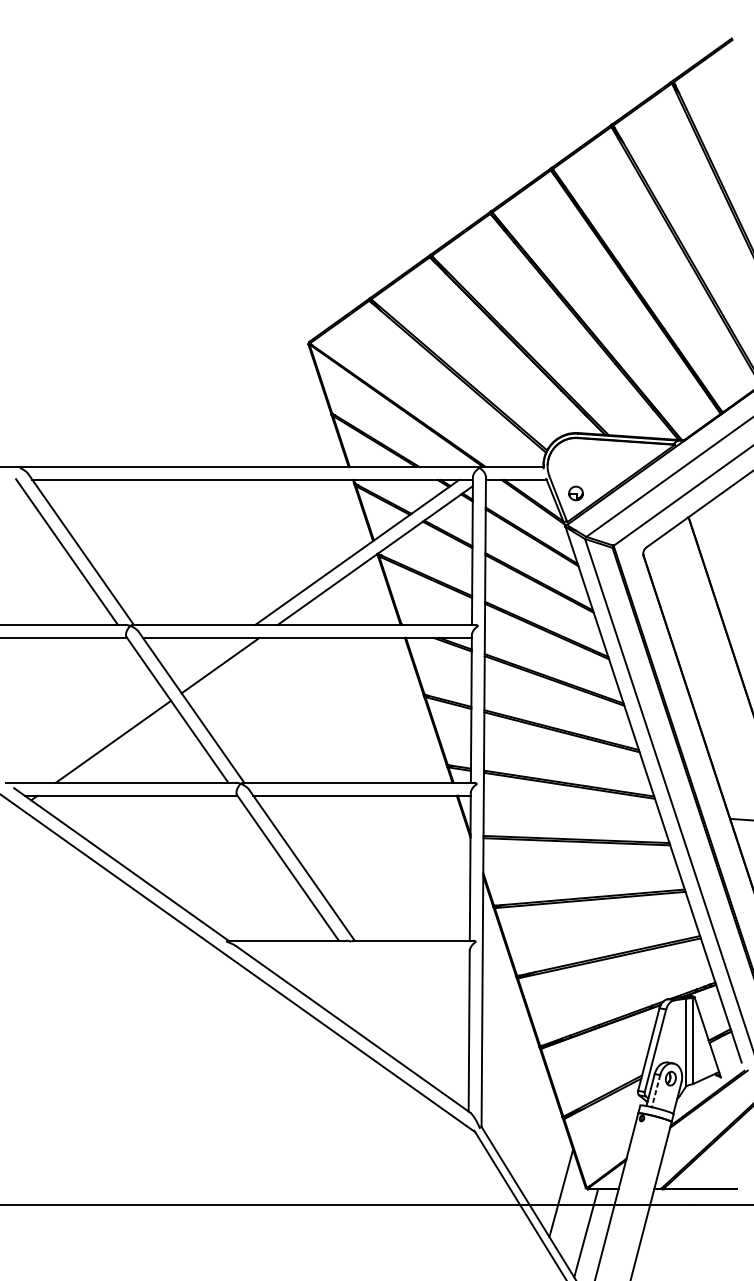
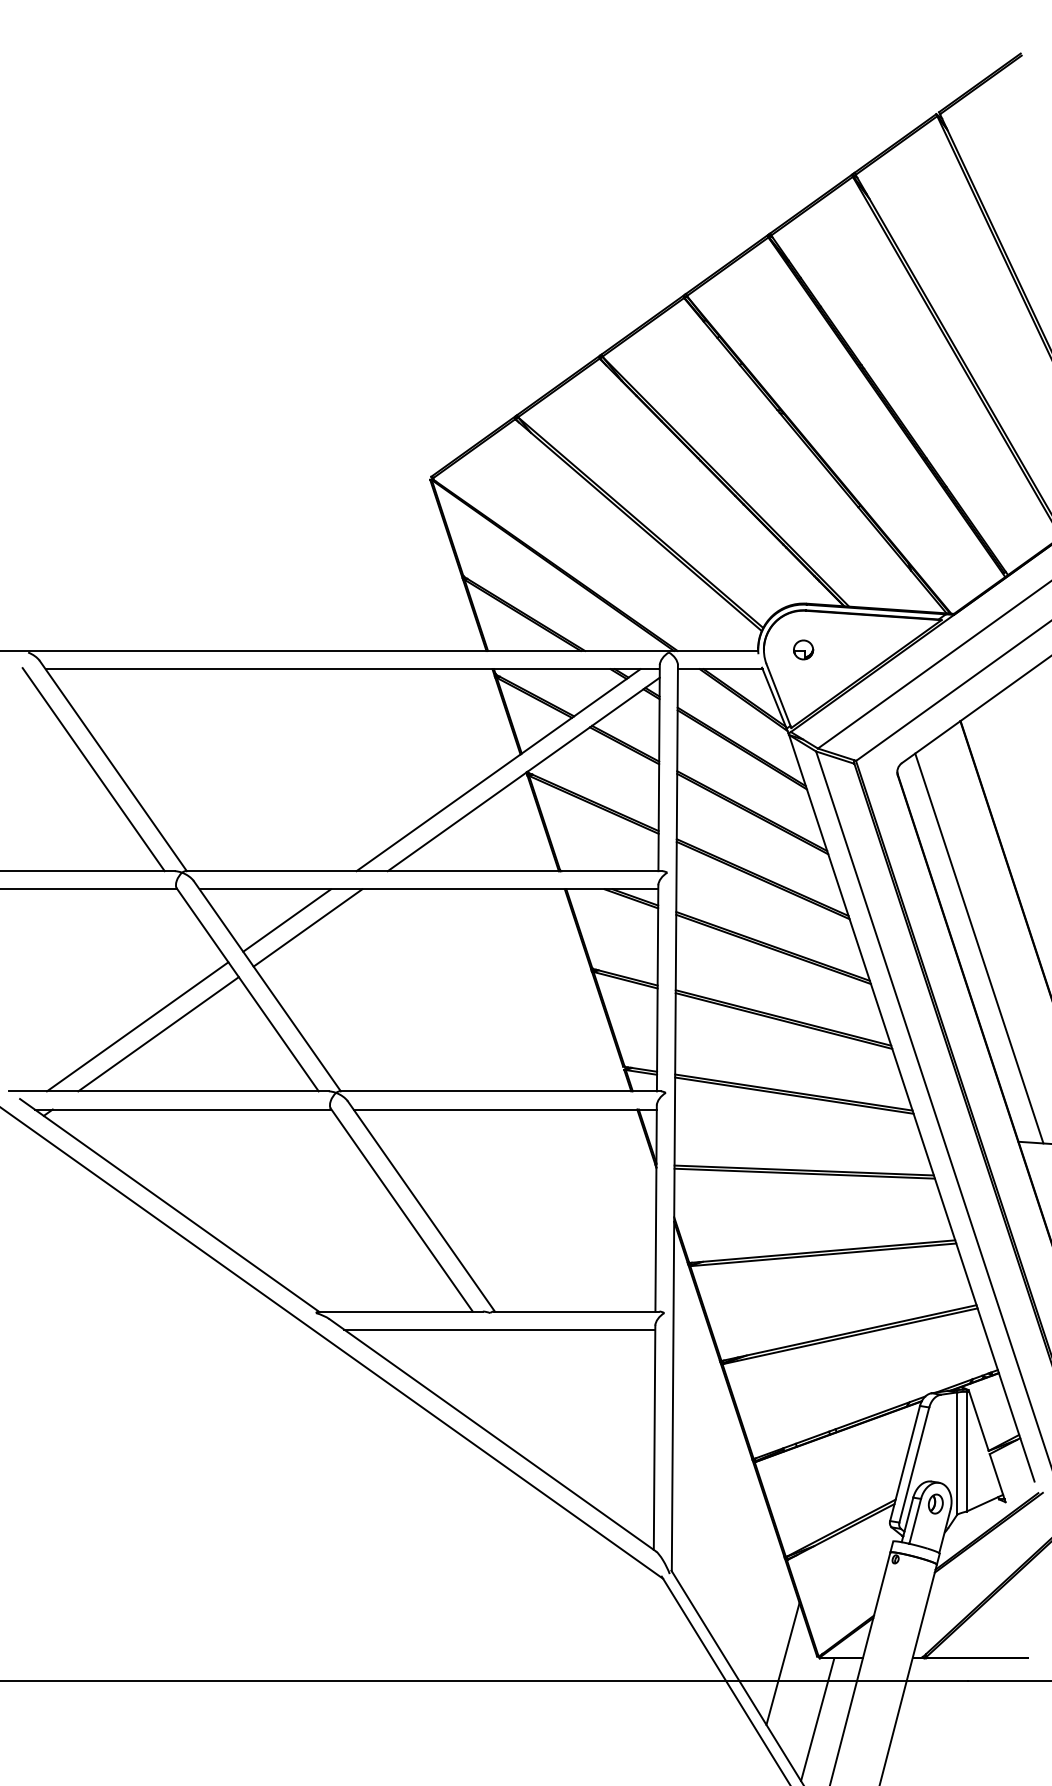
part: (575, 493) -> (803, 649), moved
line: (205, 660) -> (287, 920), added
line: (702, 680) -> (979, 948), added
line: (98, 736) -> (137, 1026), added
line: (357, 953) -> (499, 1329), added
line: (656, 1091) -> (915, 1521), dashed -> solid

